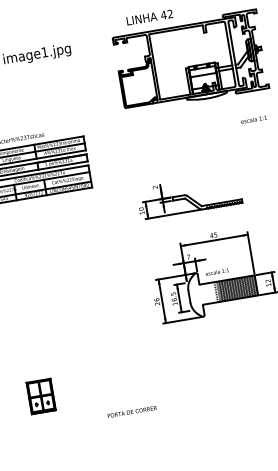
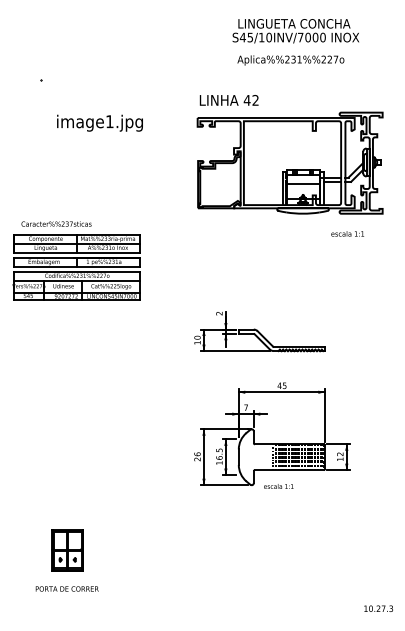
text: (149, 17) -> (228, 100), moved
text: (253, 119) -> (347, 233), moved
text: (217, 272) -> (278, 486), moved
part: (41, 396) -> (67, 550), moved
text: (131, 411) -> (66, 588), moved

